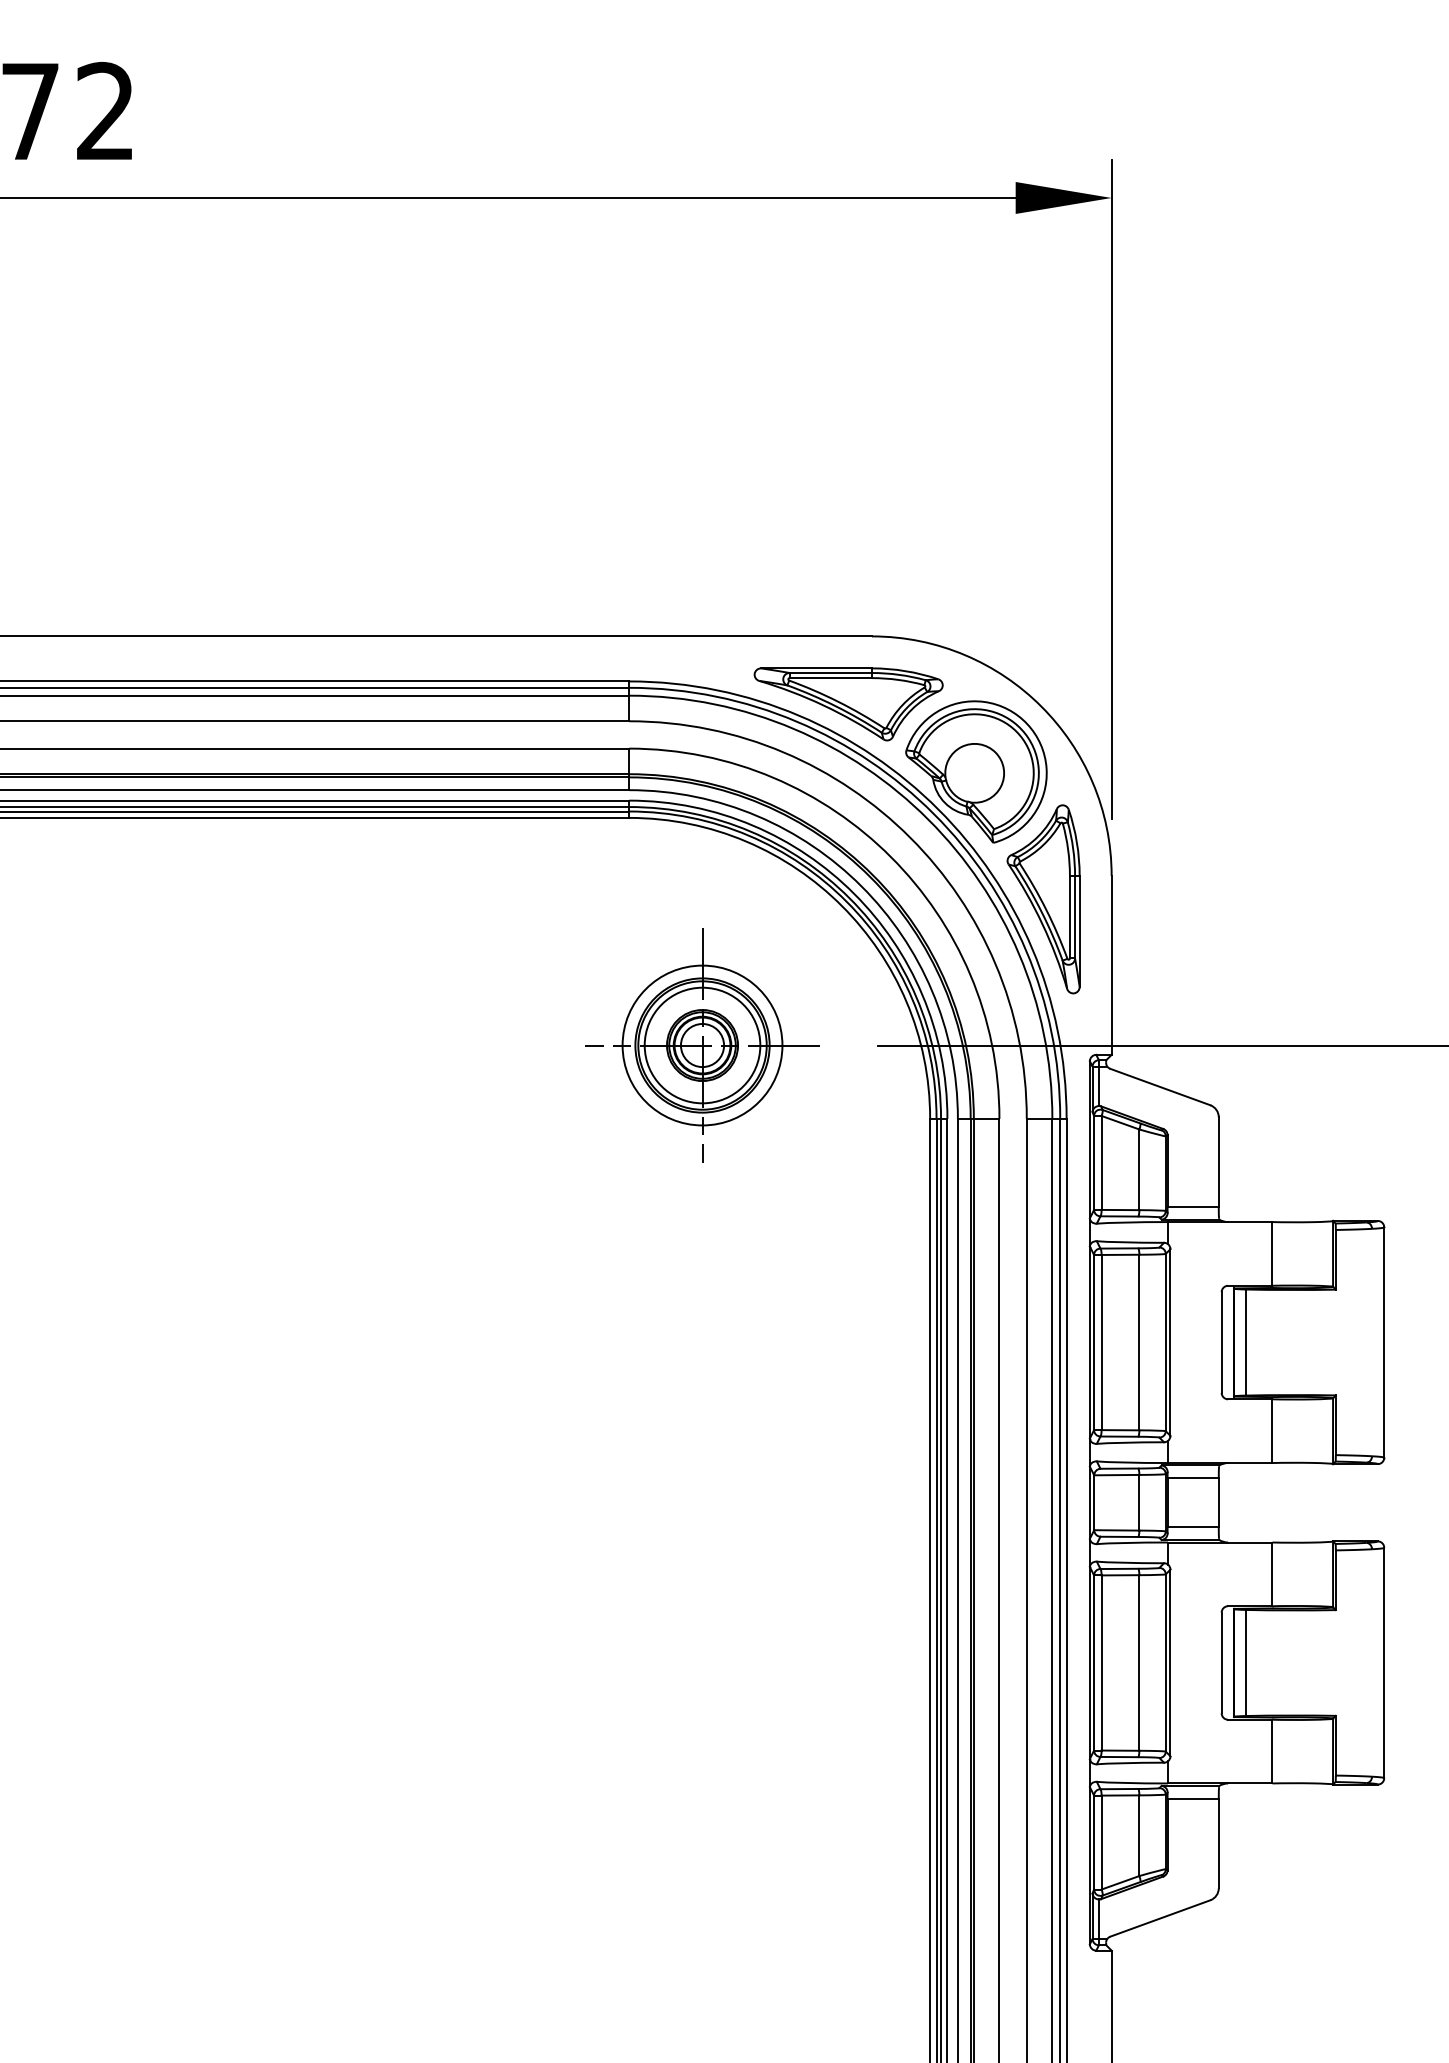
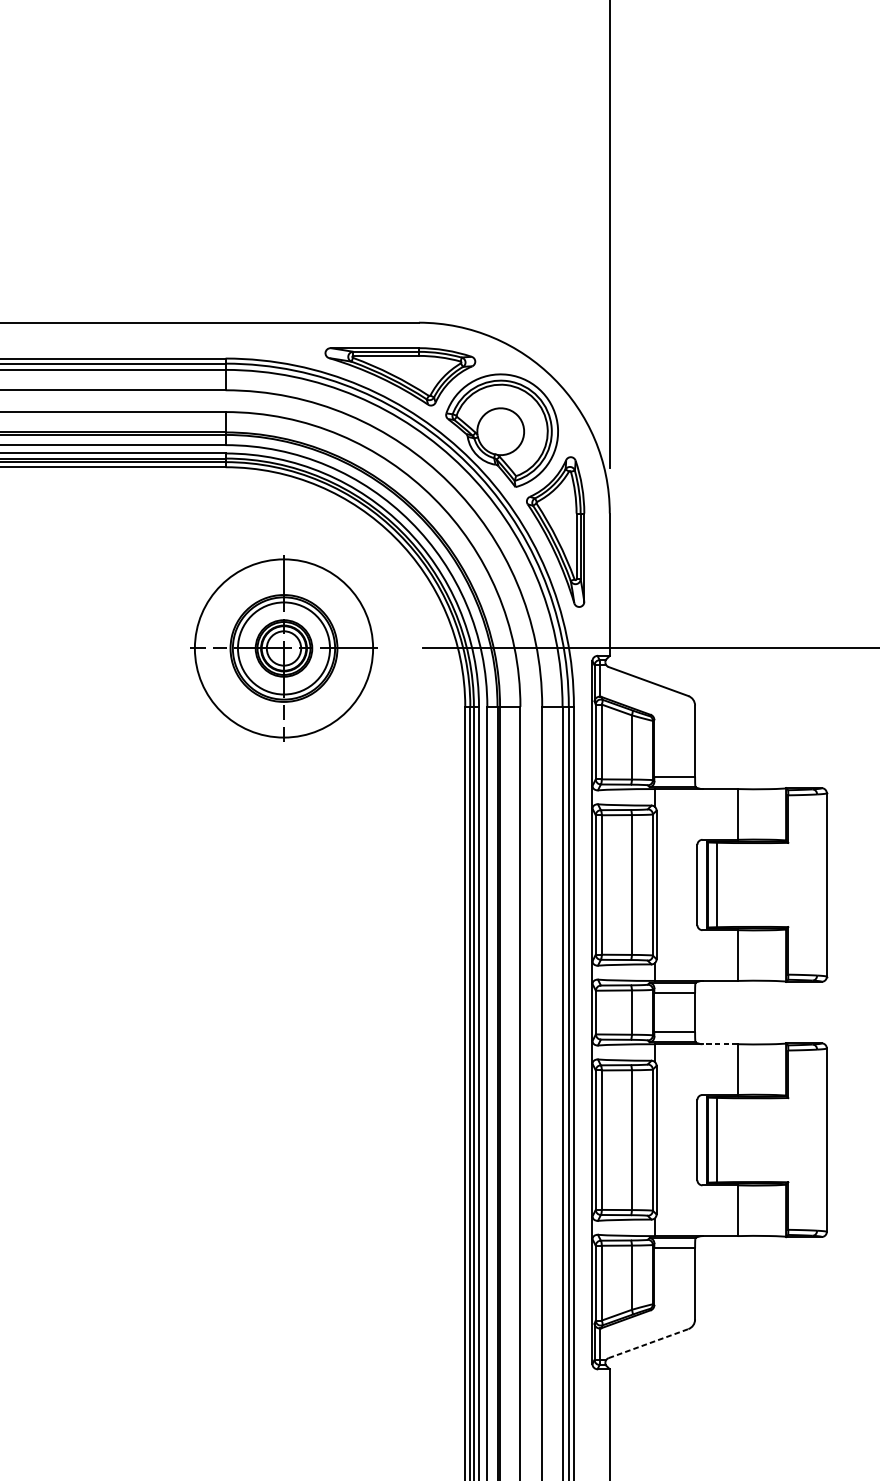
circle: (702, 1045) -> (283, 648), size x1.4
line: (1249, 1542) -> (719, 1044), solid -> dashed
line: (1160, 1918) -> (648, 1343), solid -> dashed

